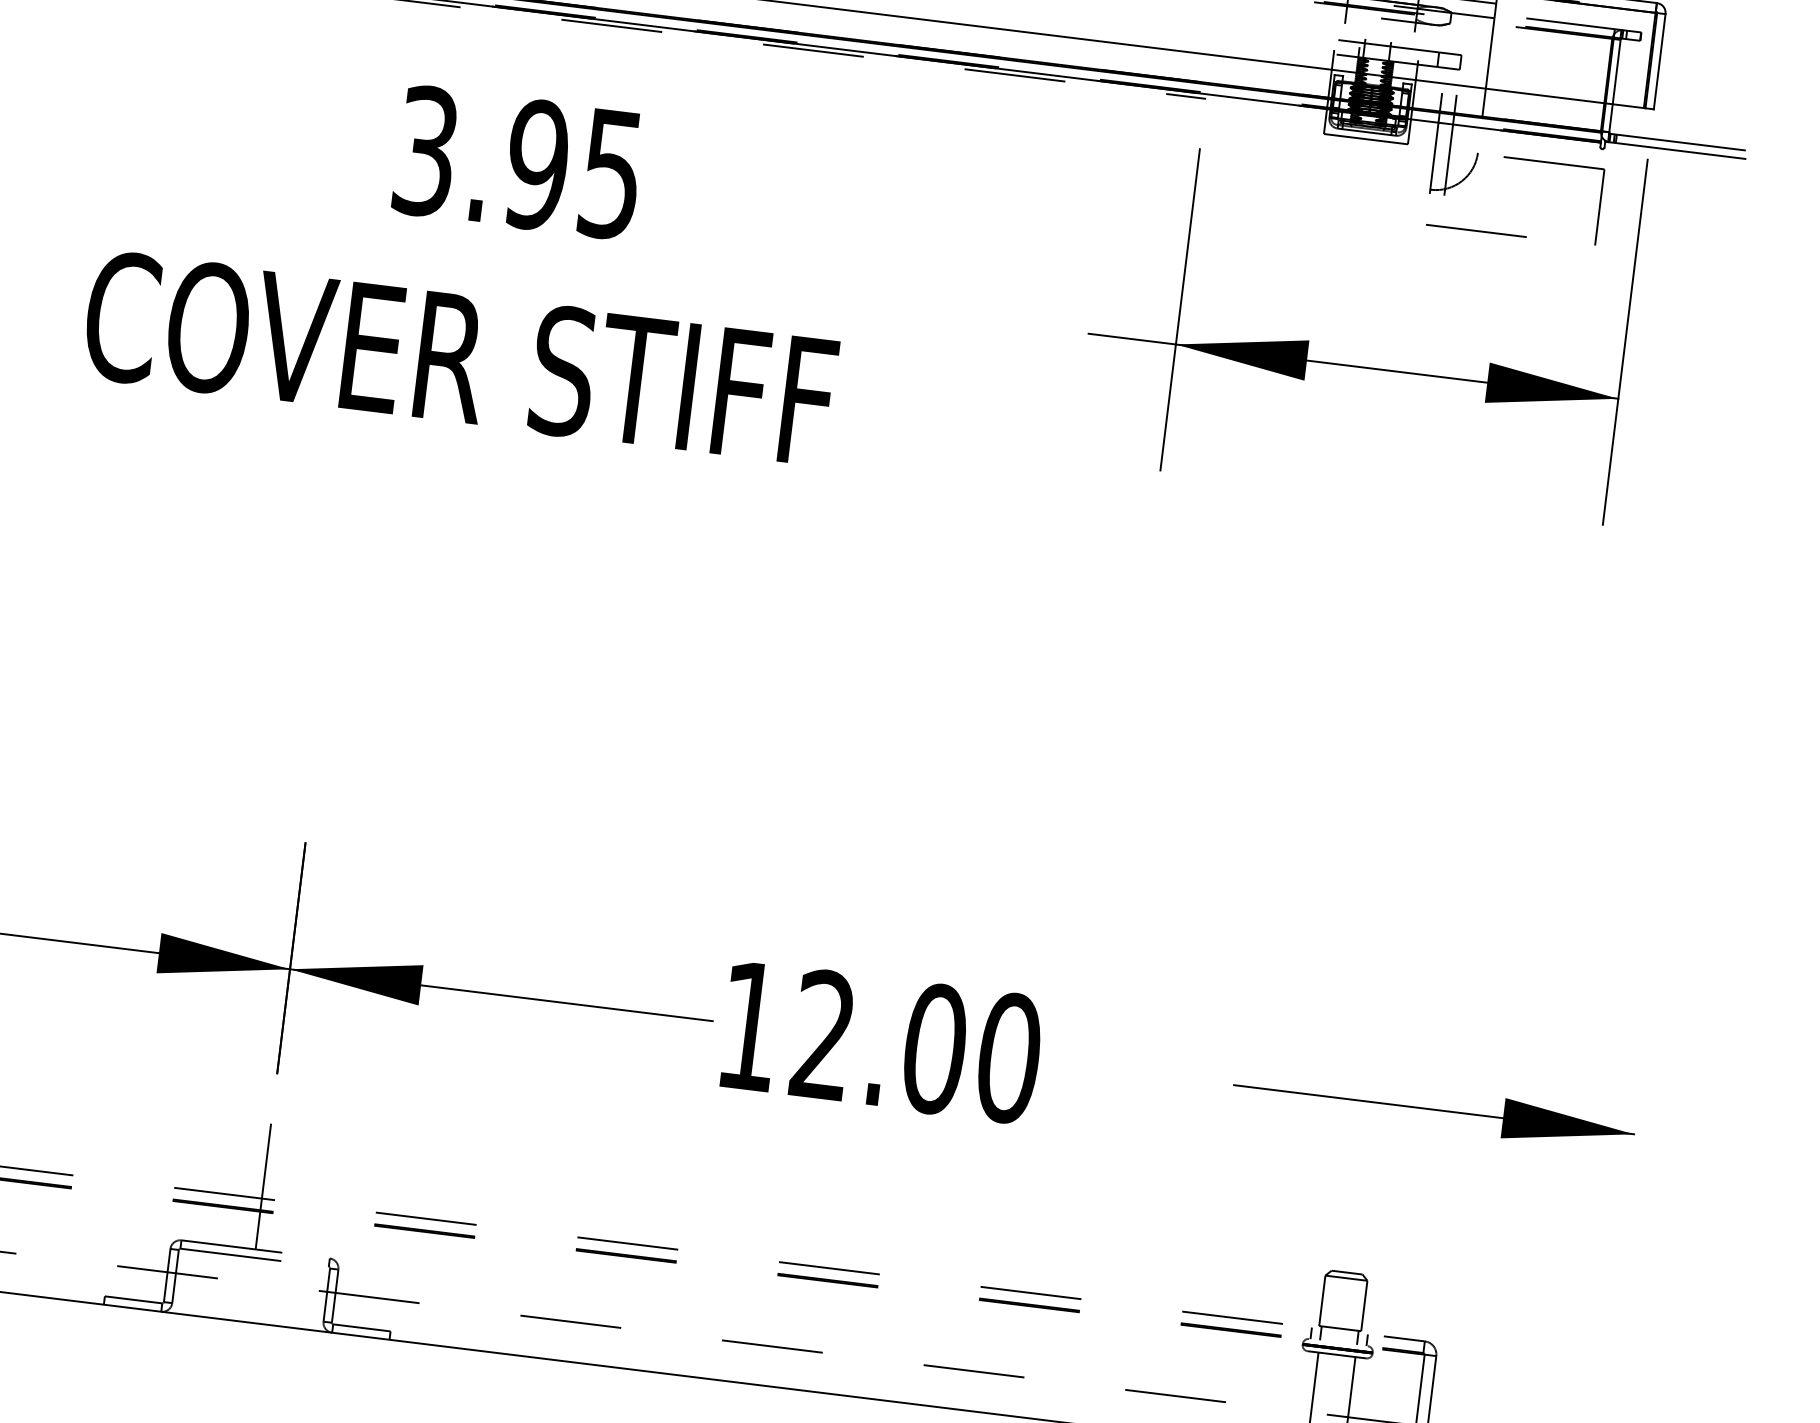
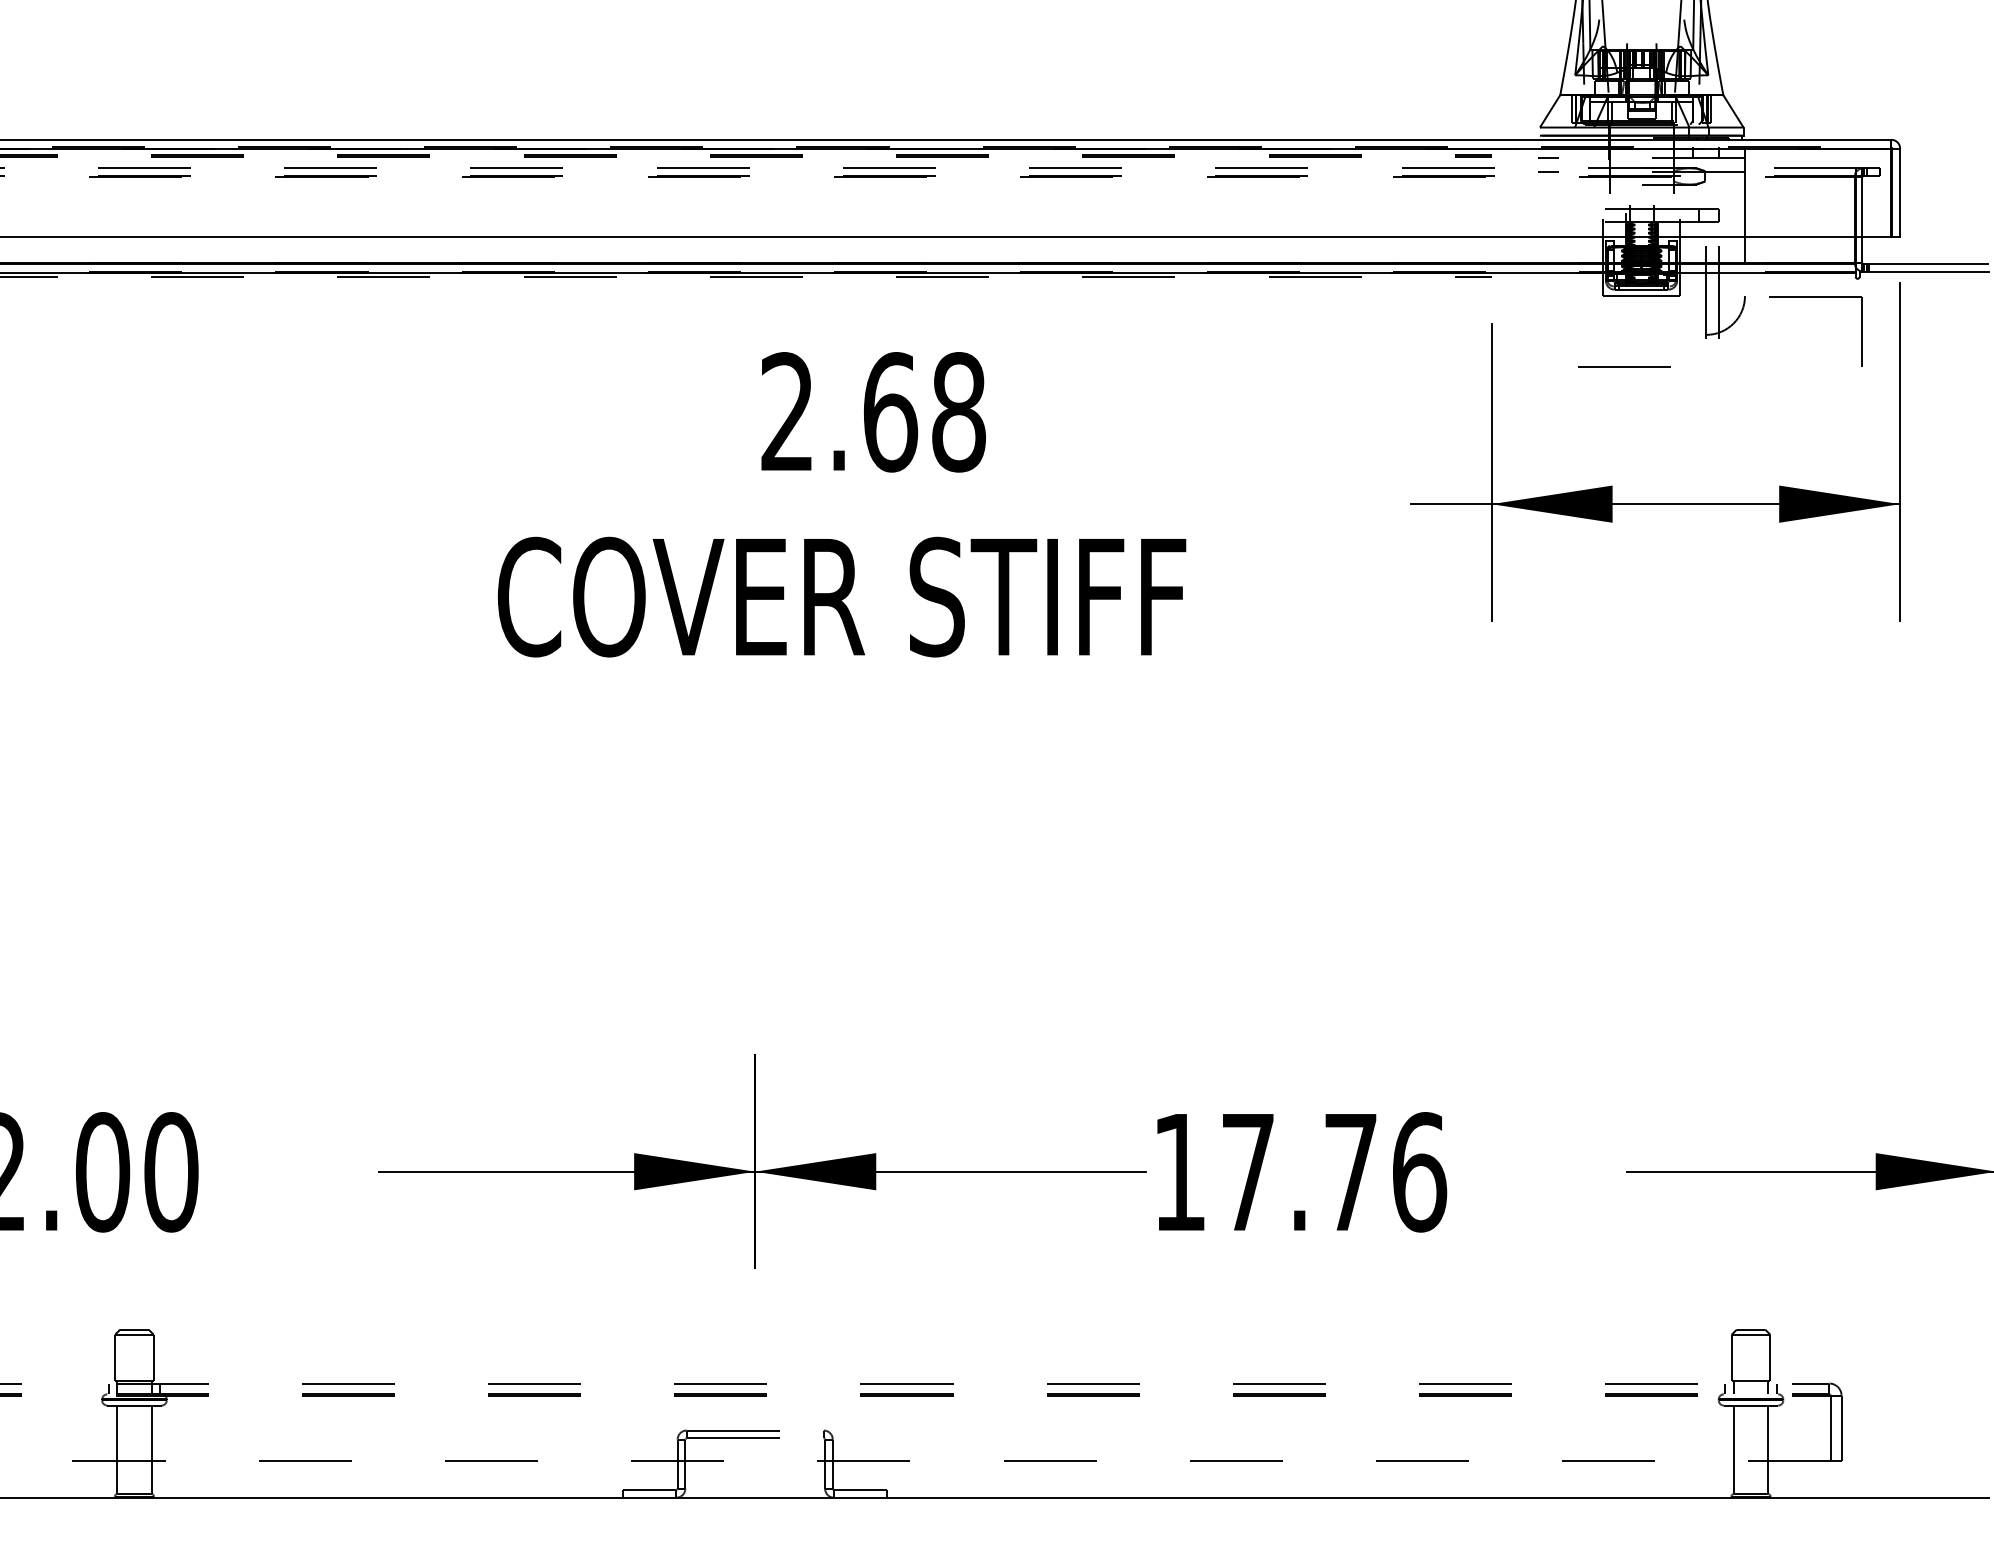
text: (519, 163) -> (873, 412), 3.95 -> 2.68
line: (1476, 230) -> (1624, 366), moved
text: (917, 1047) -> (1334, 1172), 12.00 -> 17.76
line: (263, 1186) -> (755, 1372), removed

